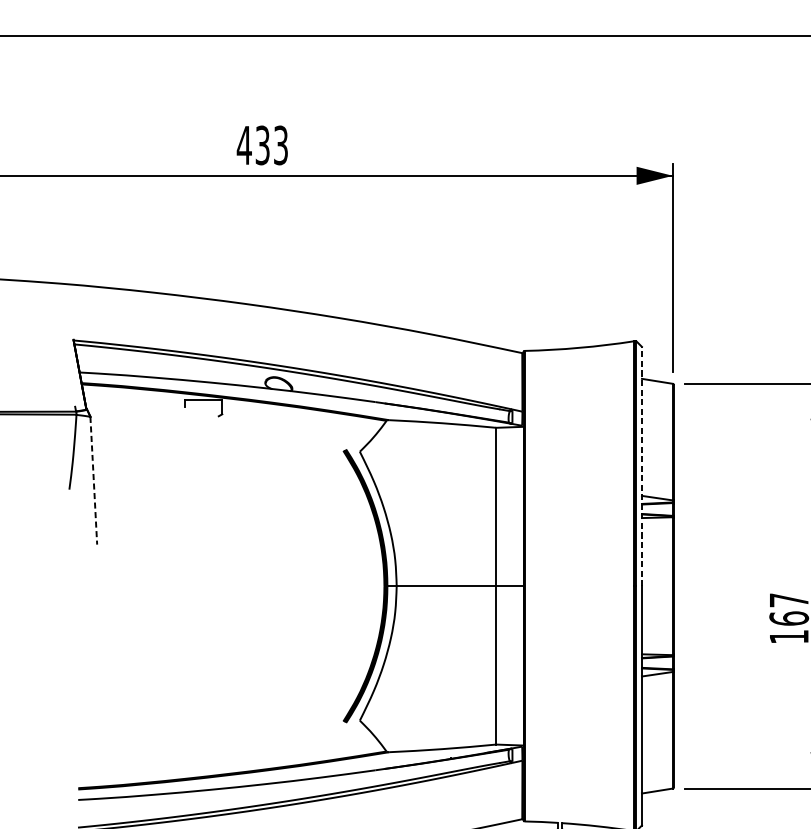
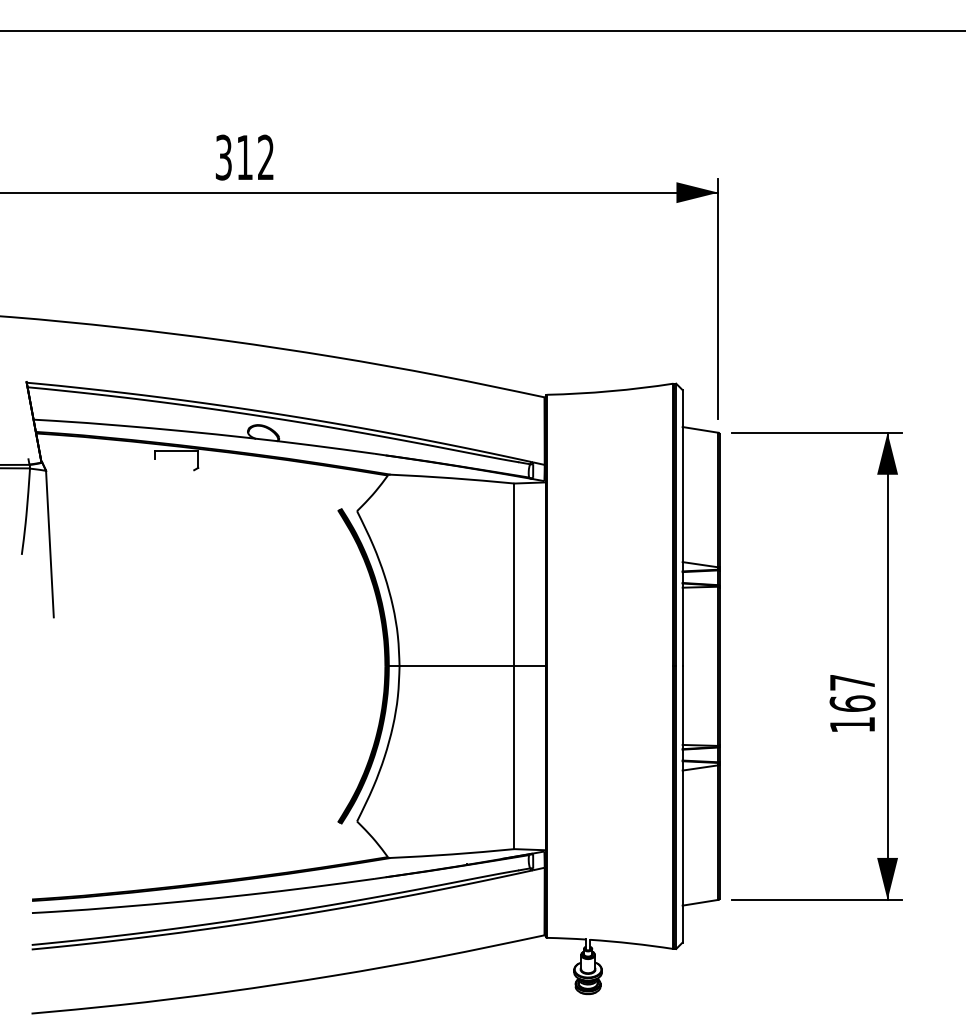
text: (262, 145) -> (244, 157), 433 -> 312
line: (641, 465) -> (682, 527), dashed -> solid
line: (93, 480) -> (49, 544), dashed -> solid

